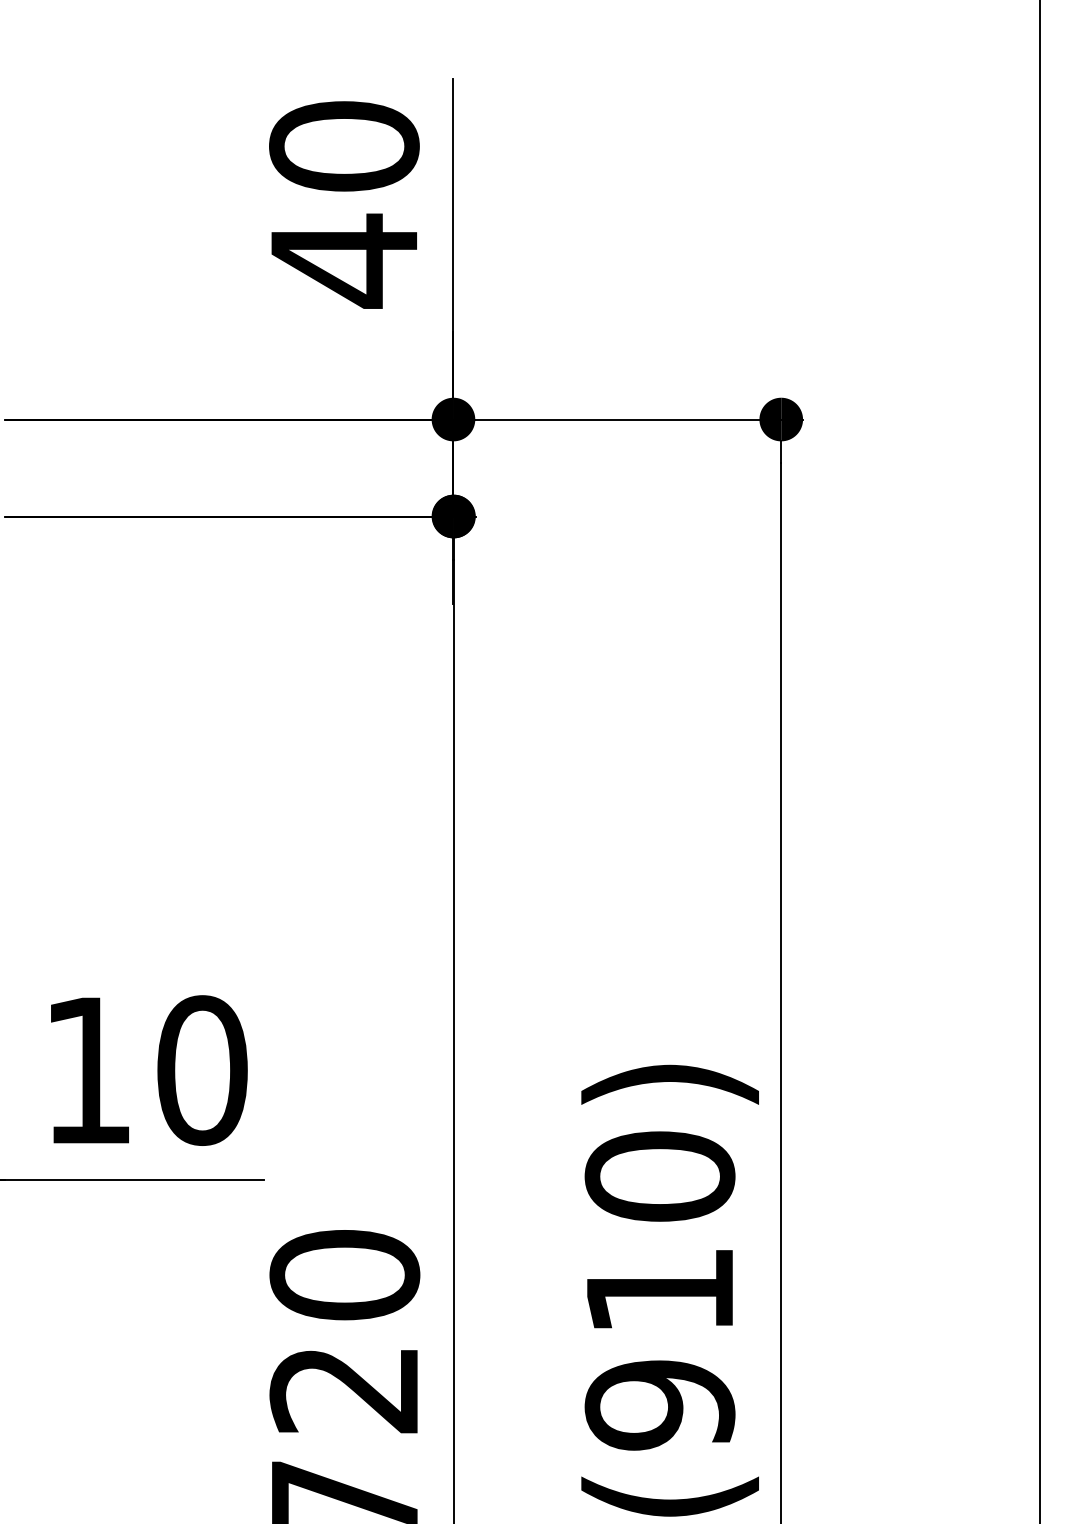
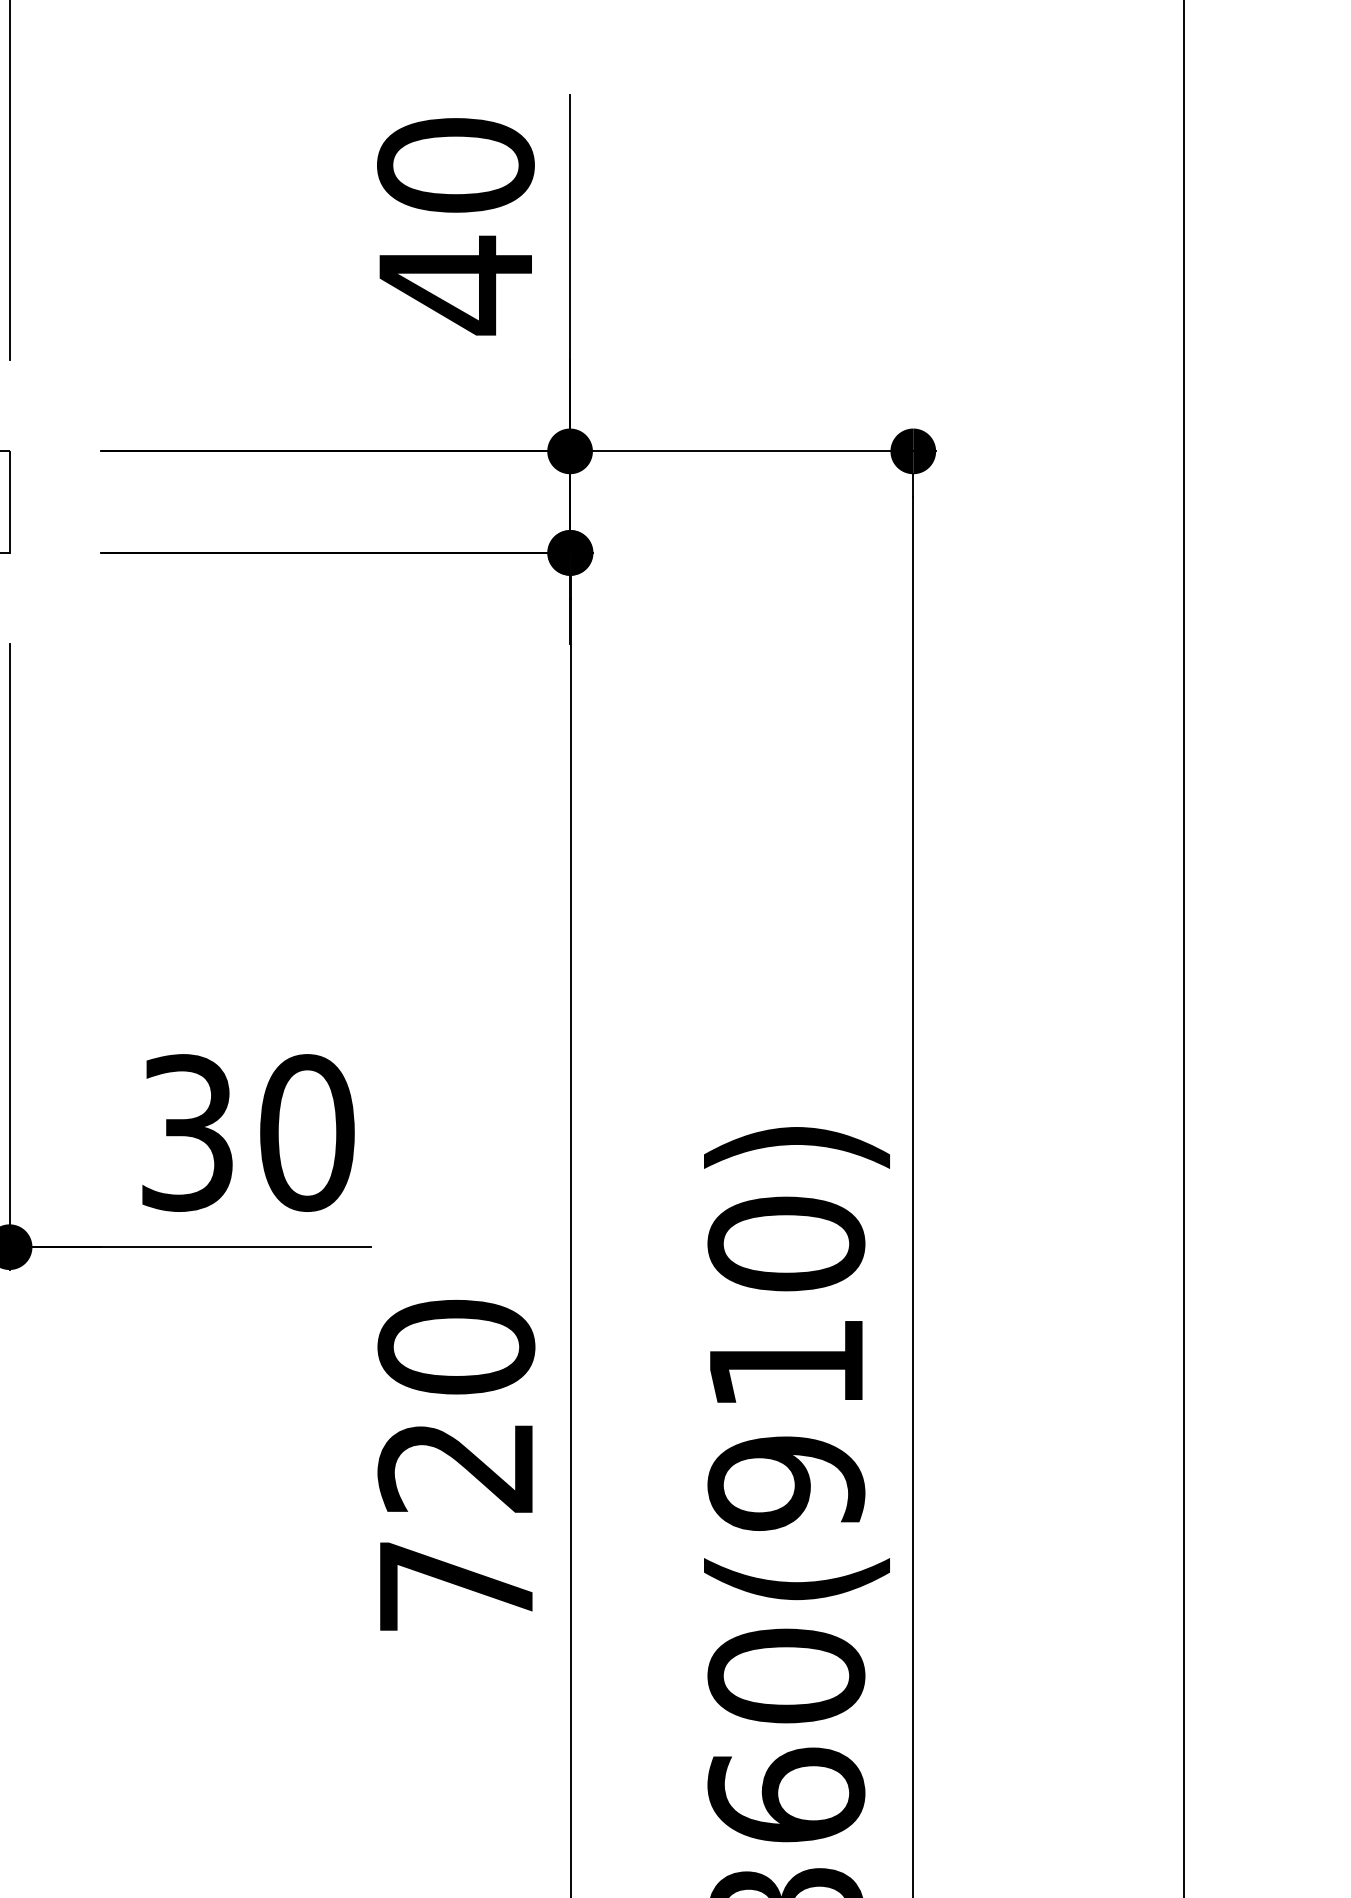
text: (88, 1070) -> (187, 1132), 10 -> 30

